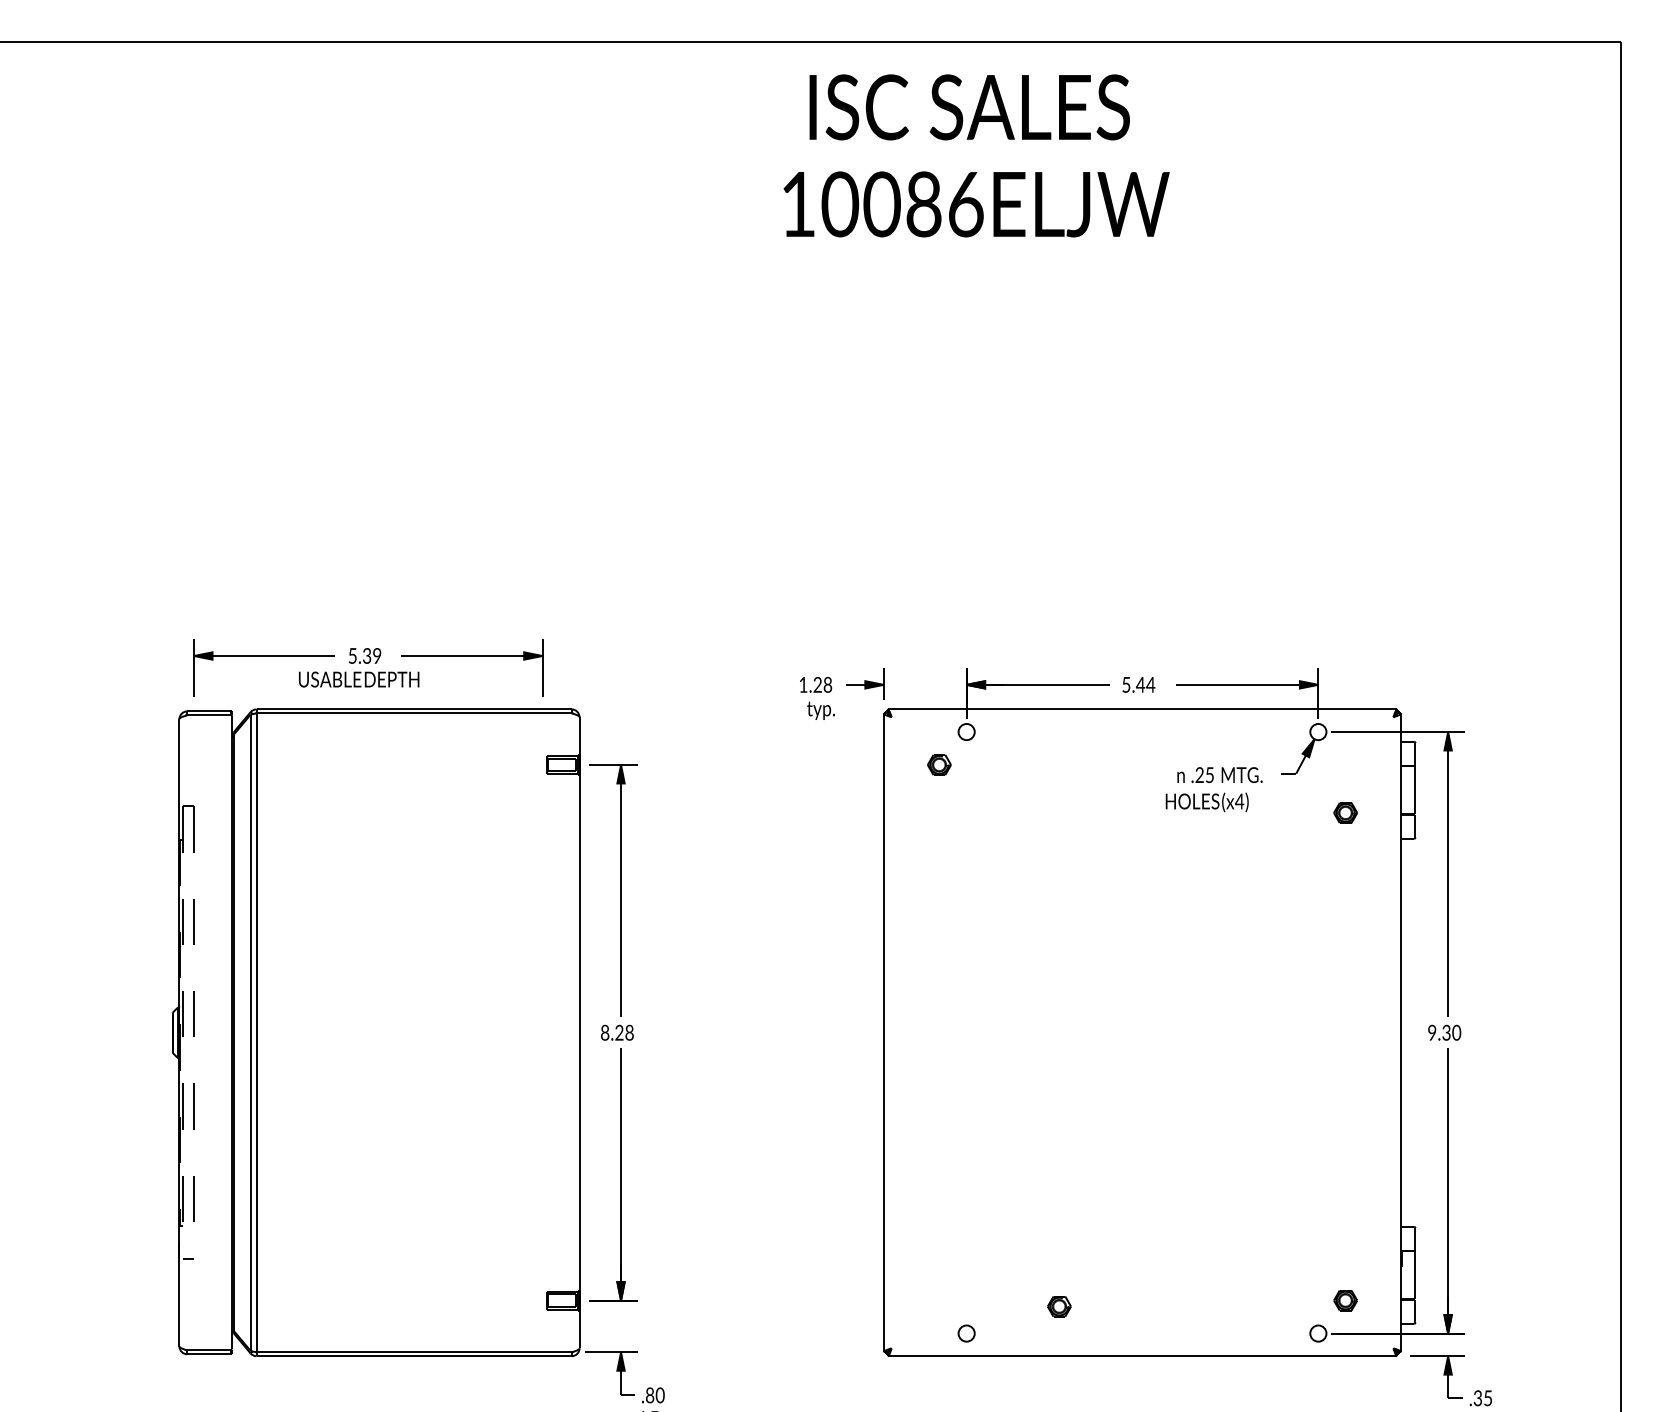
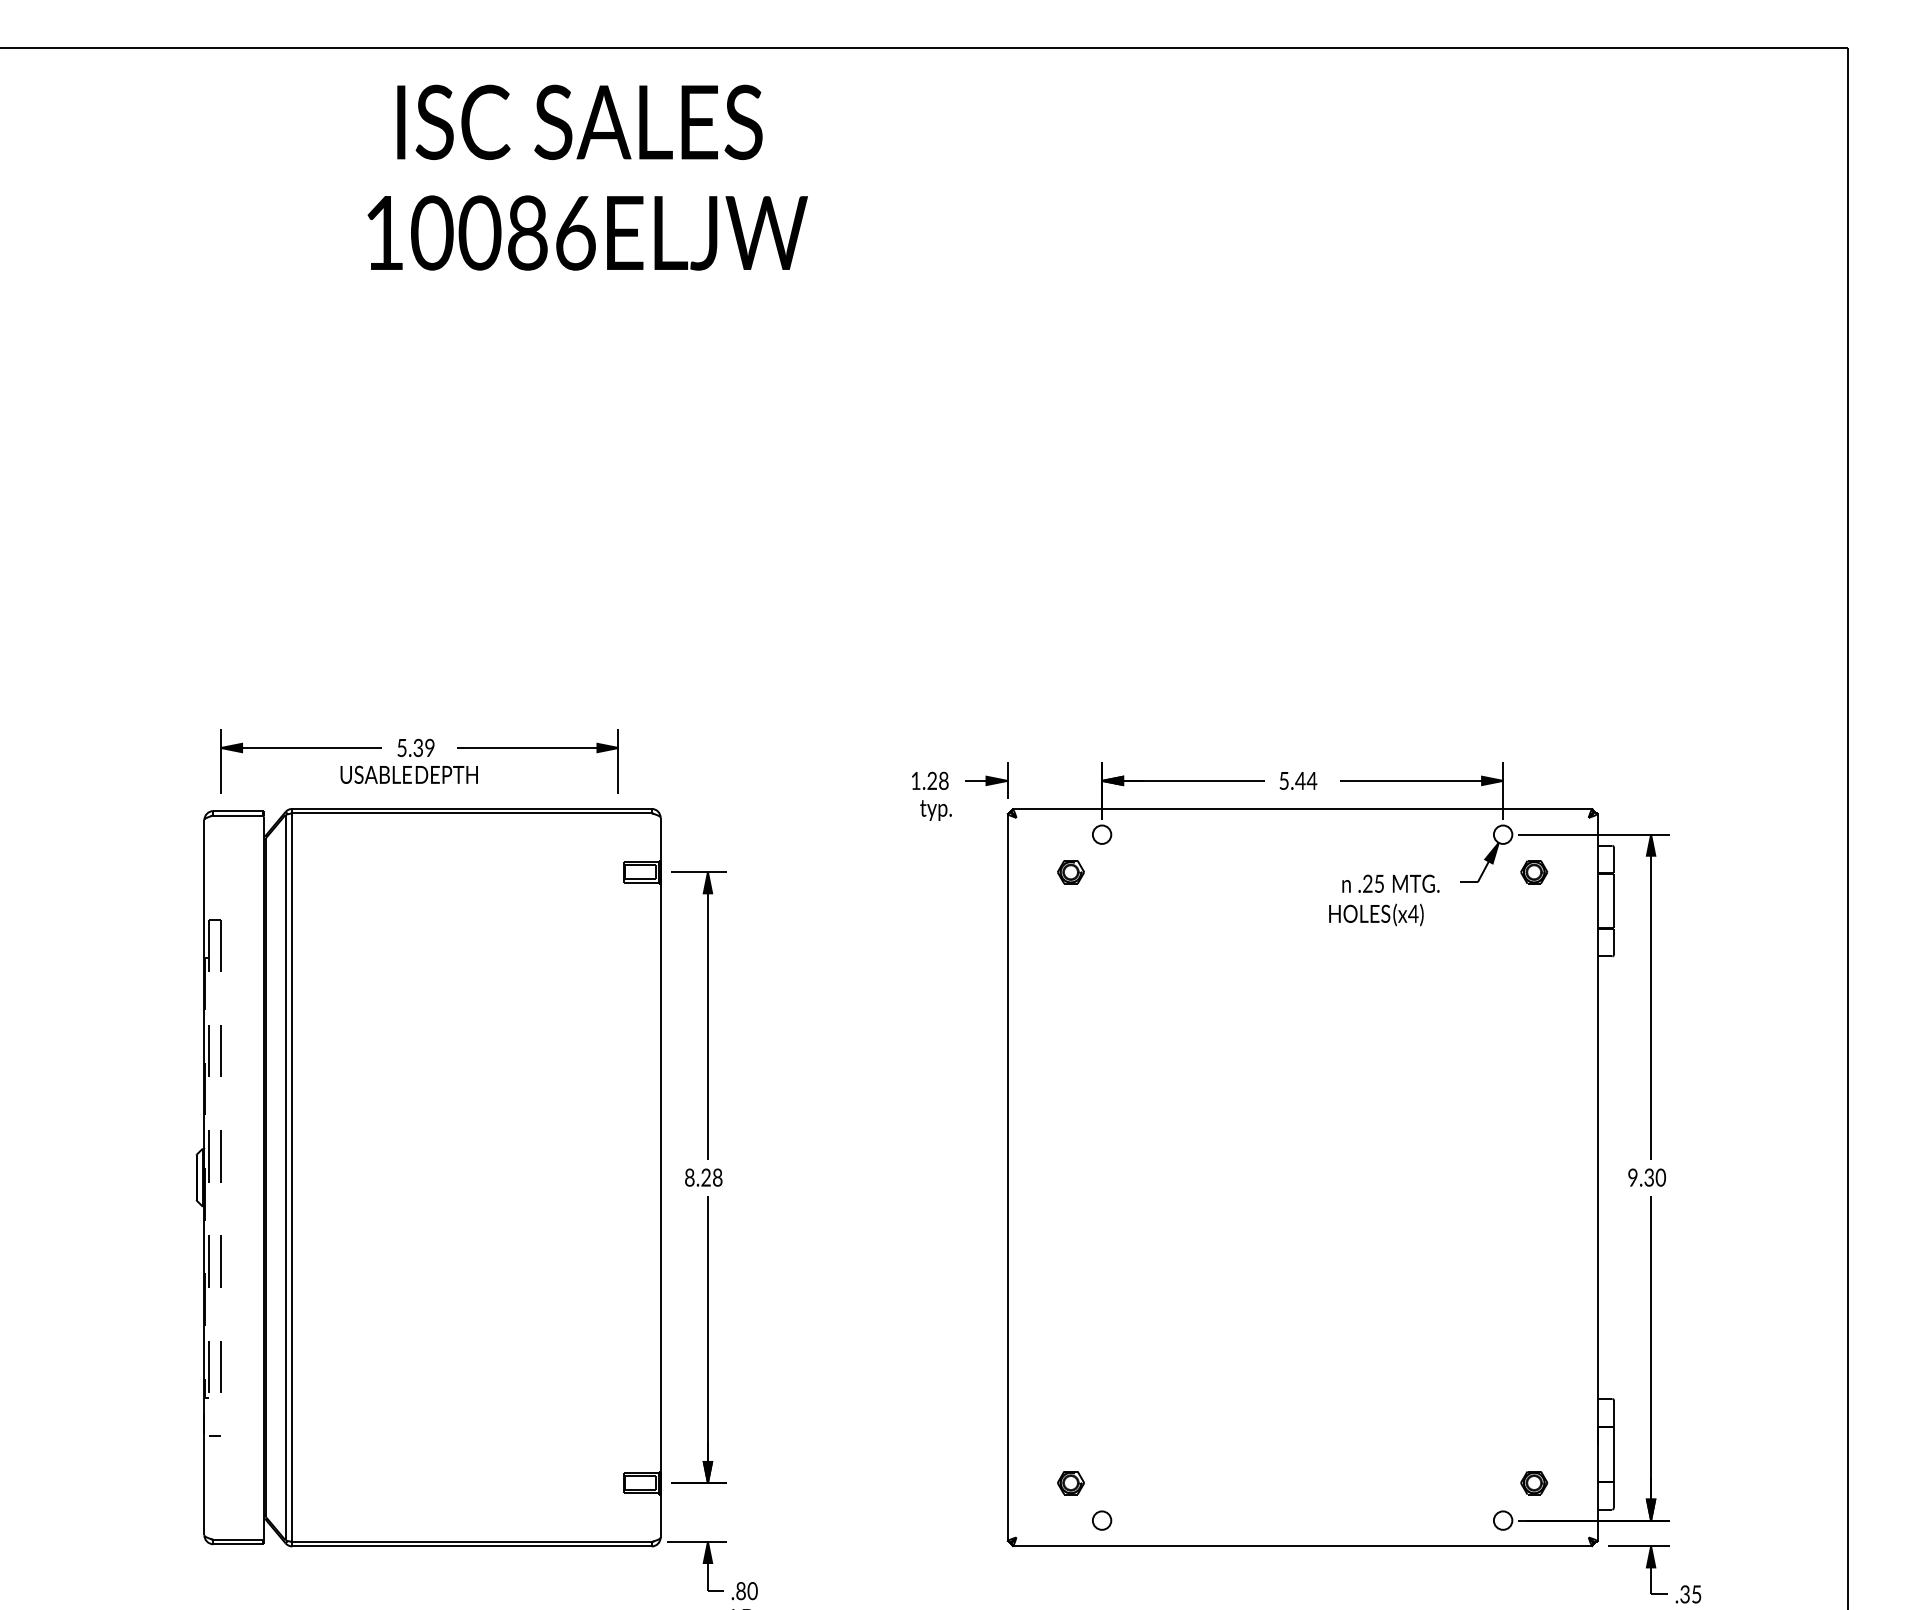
text: (976, 155) -> (587, 177), moved
part: (1345, 812) -> (1534, 871), moved
part: (1059, 1306) -> (1071, 1482), moved

